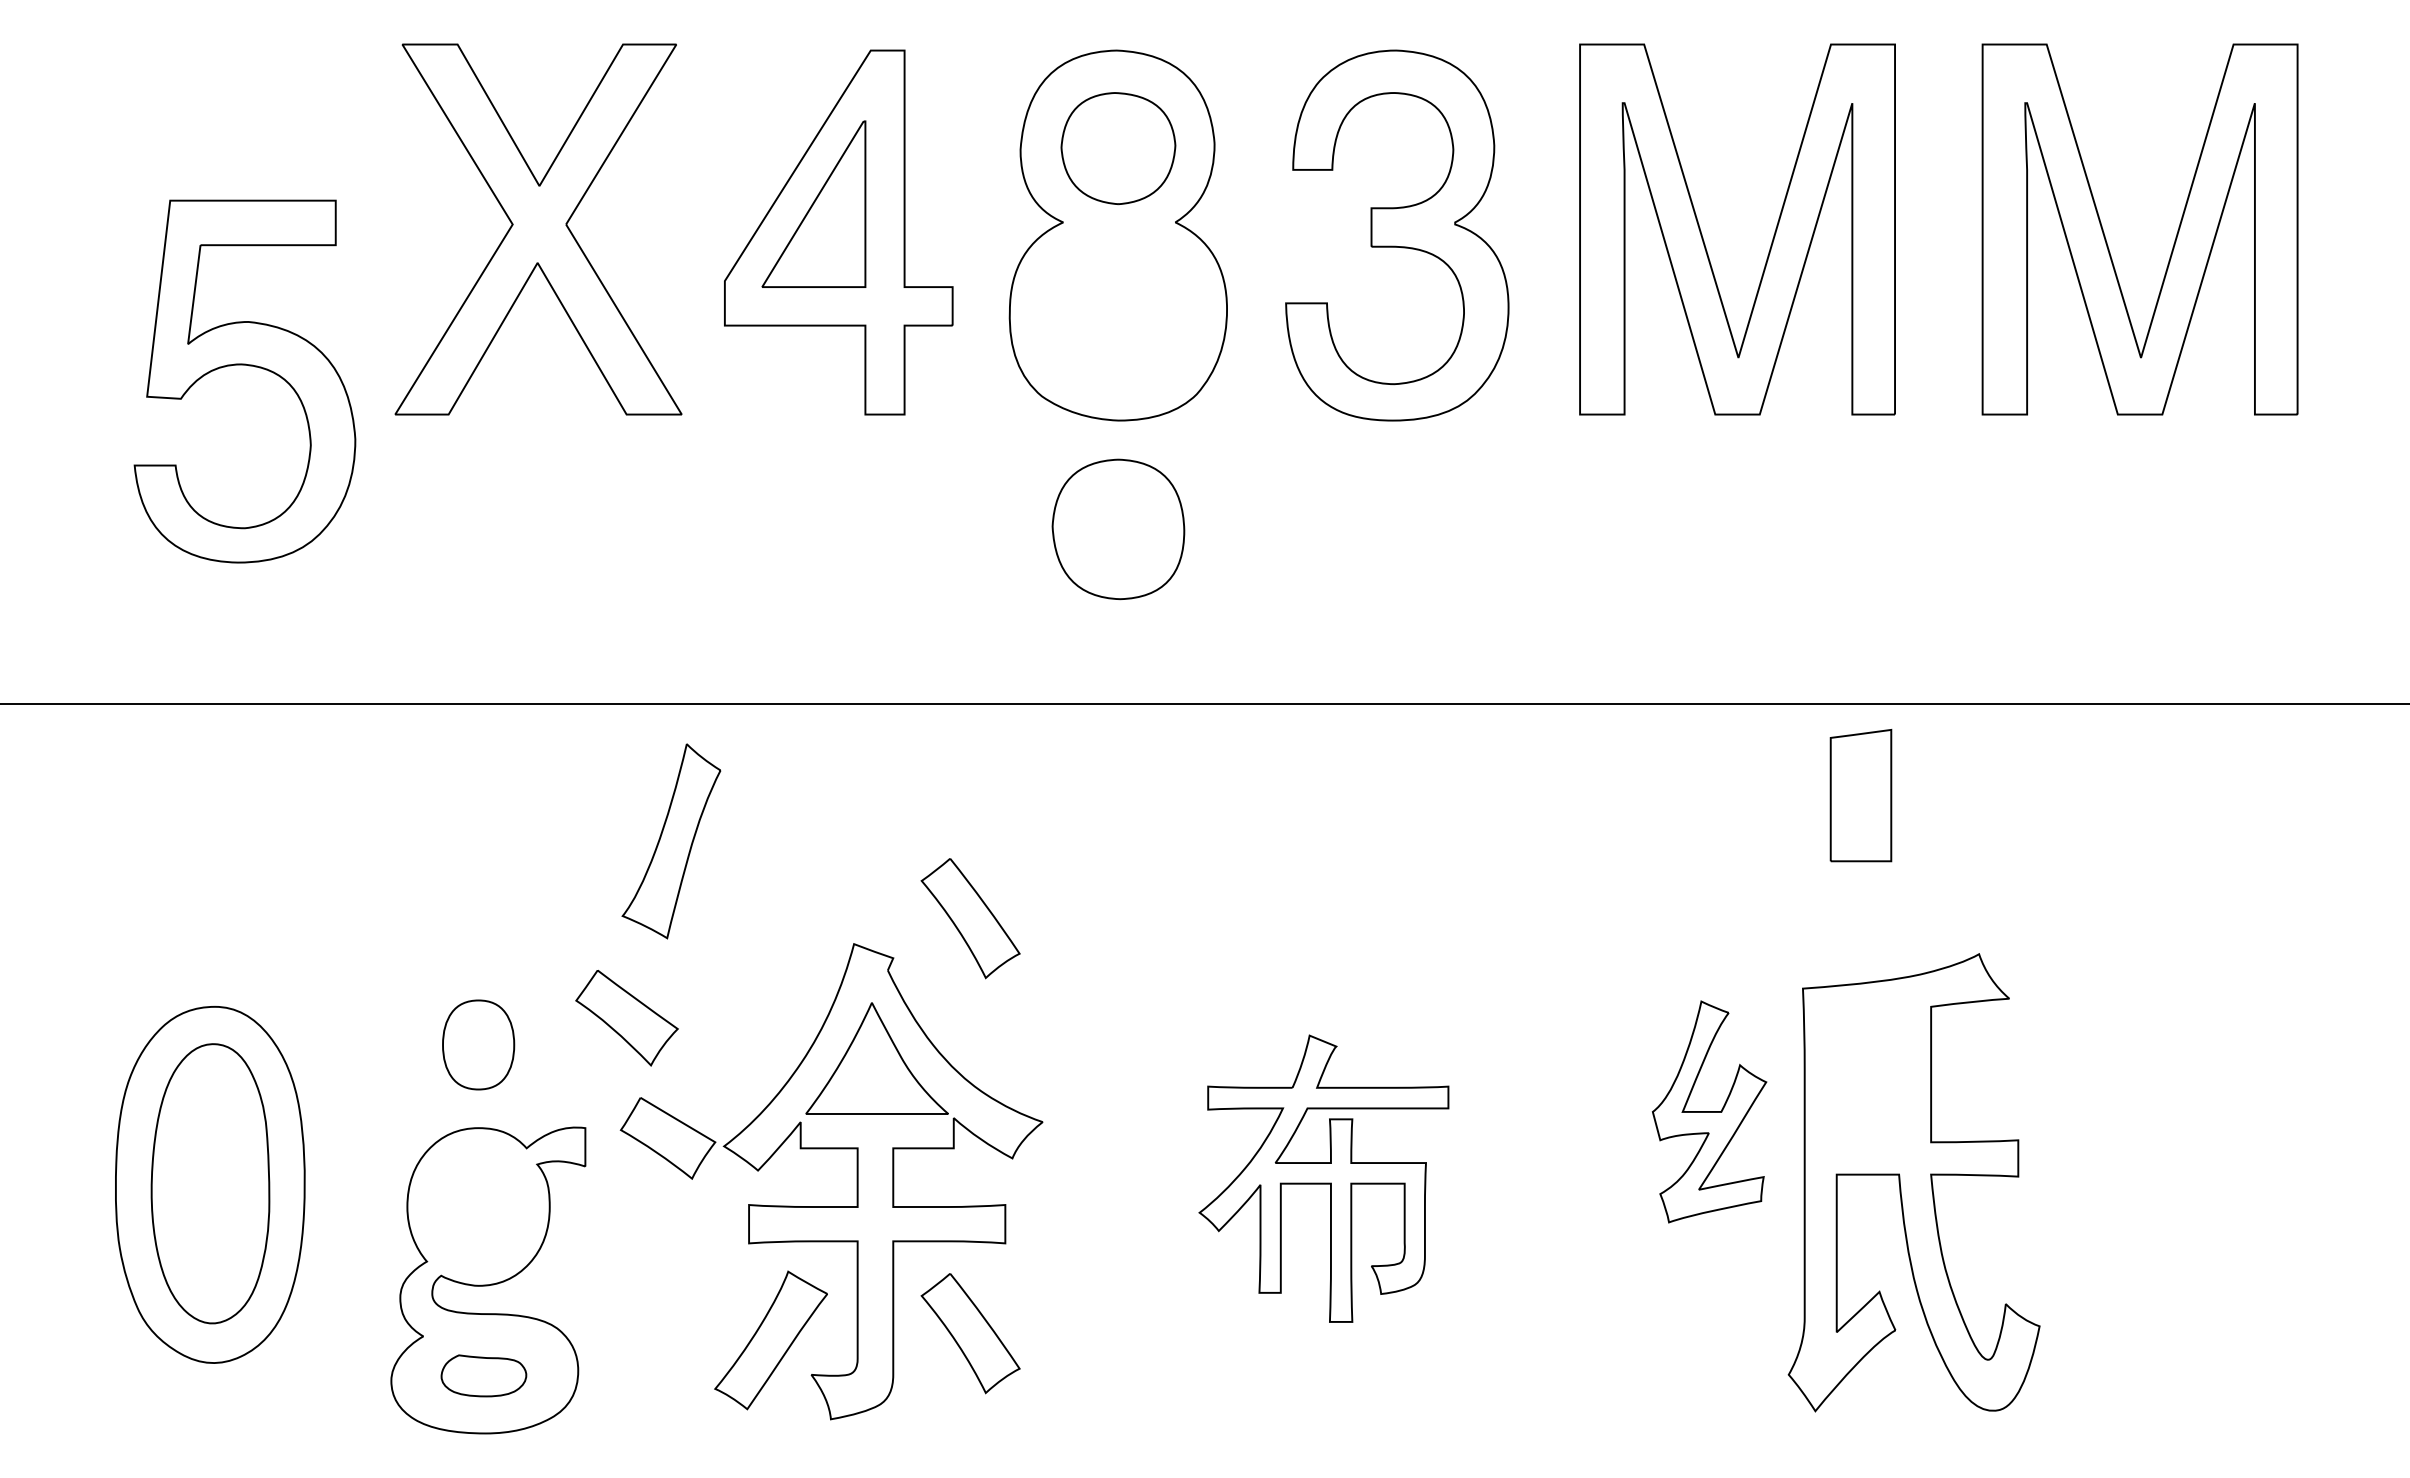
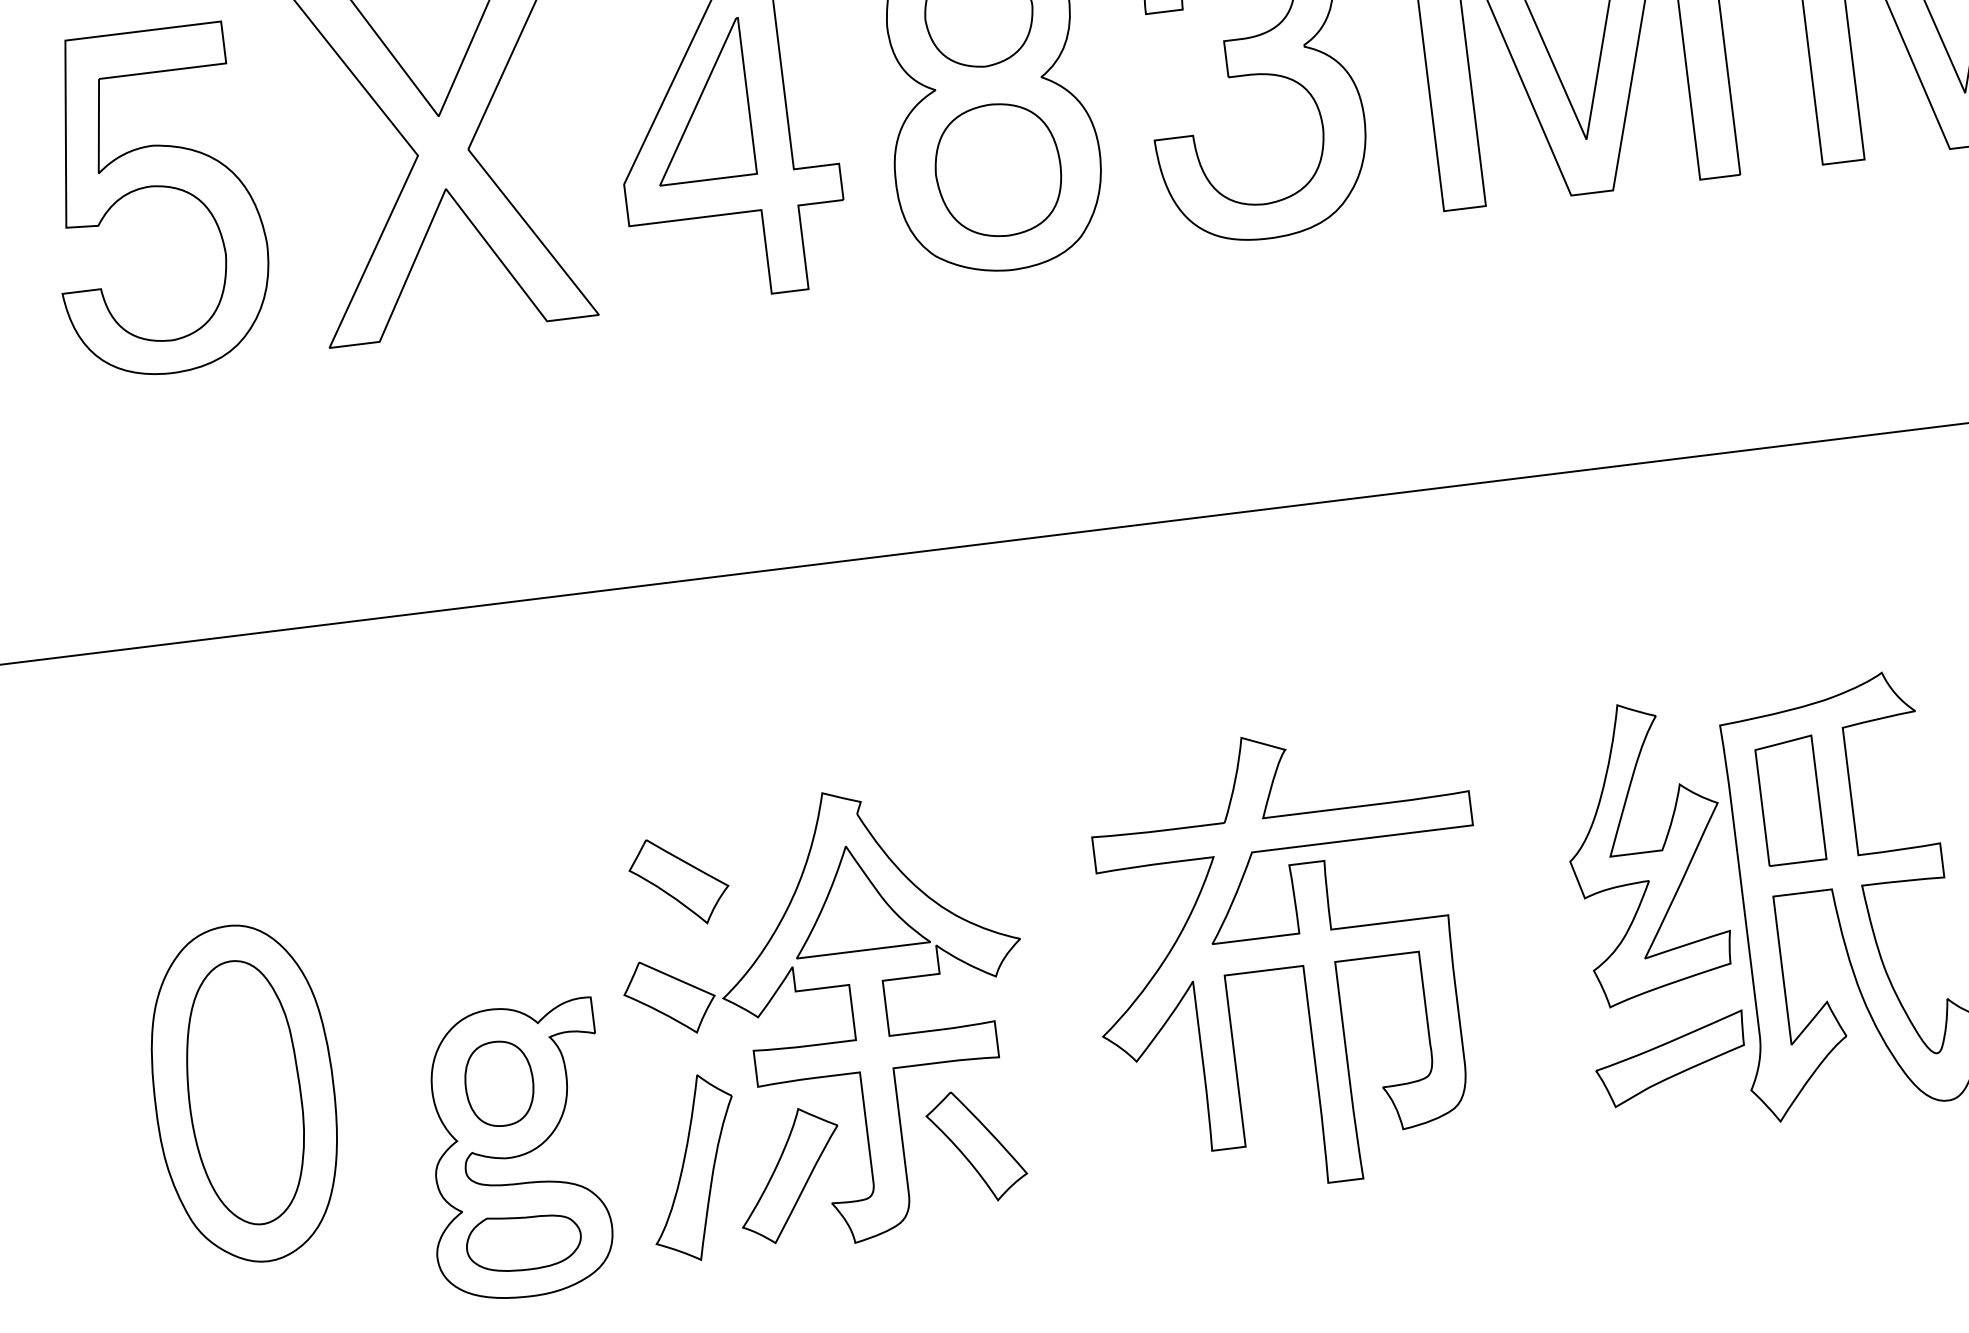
part: (249, 366) -> (159, 187), moved
part: (1118, 529) -> (998, 170), moved
part: (1860, 795) -> (1789, 800), moved
part: (671, 841) -> (693, 1168), moved
part: (970, 918) -> (928, 755), removed
part: (626, 1018) -> (678, 881), moved
part: (478, 1044) -> (499, 1083), moved
part: (1709, 1111) -> (1646, 851), size x1.43
part: (1323, 1178) -> (1290, 959), size x1.67
part: (1708, 1331) -> (1670, 1058), added
part: (483, 1375) -> (523, 1241), size x1.43

